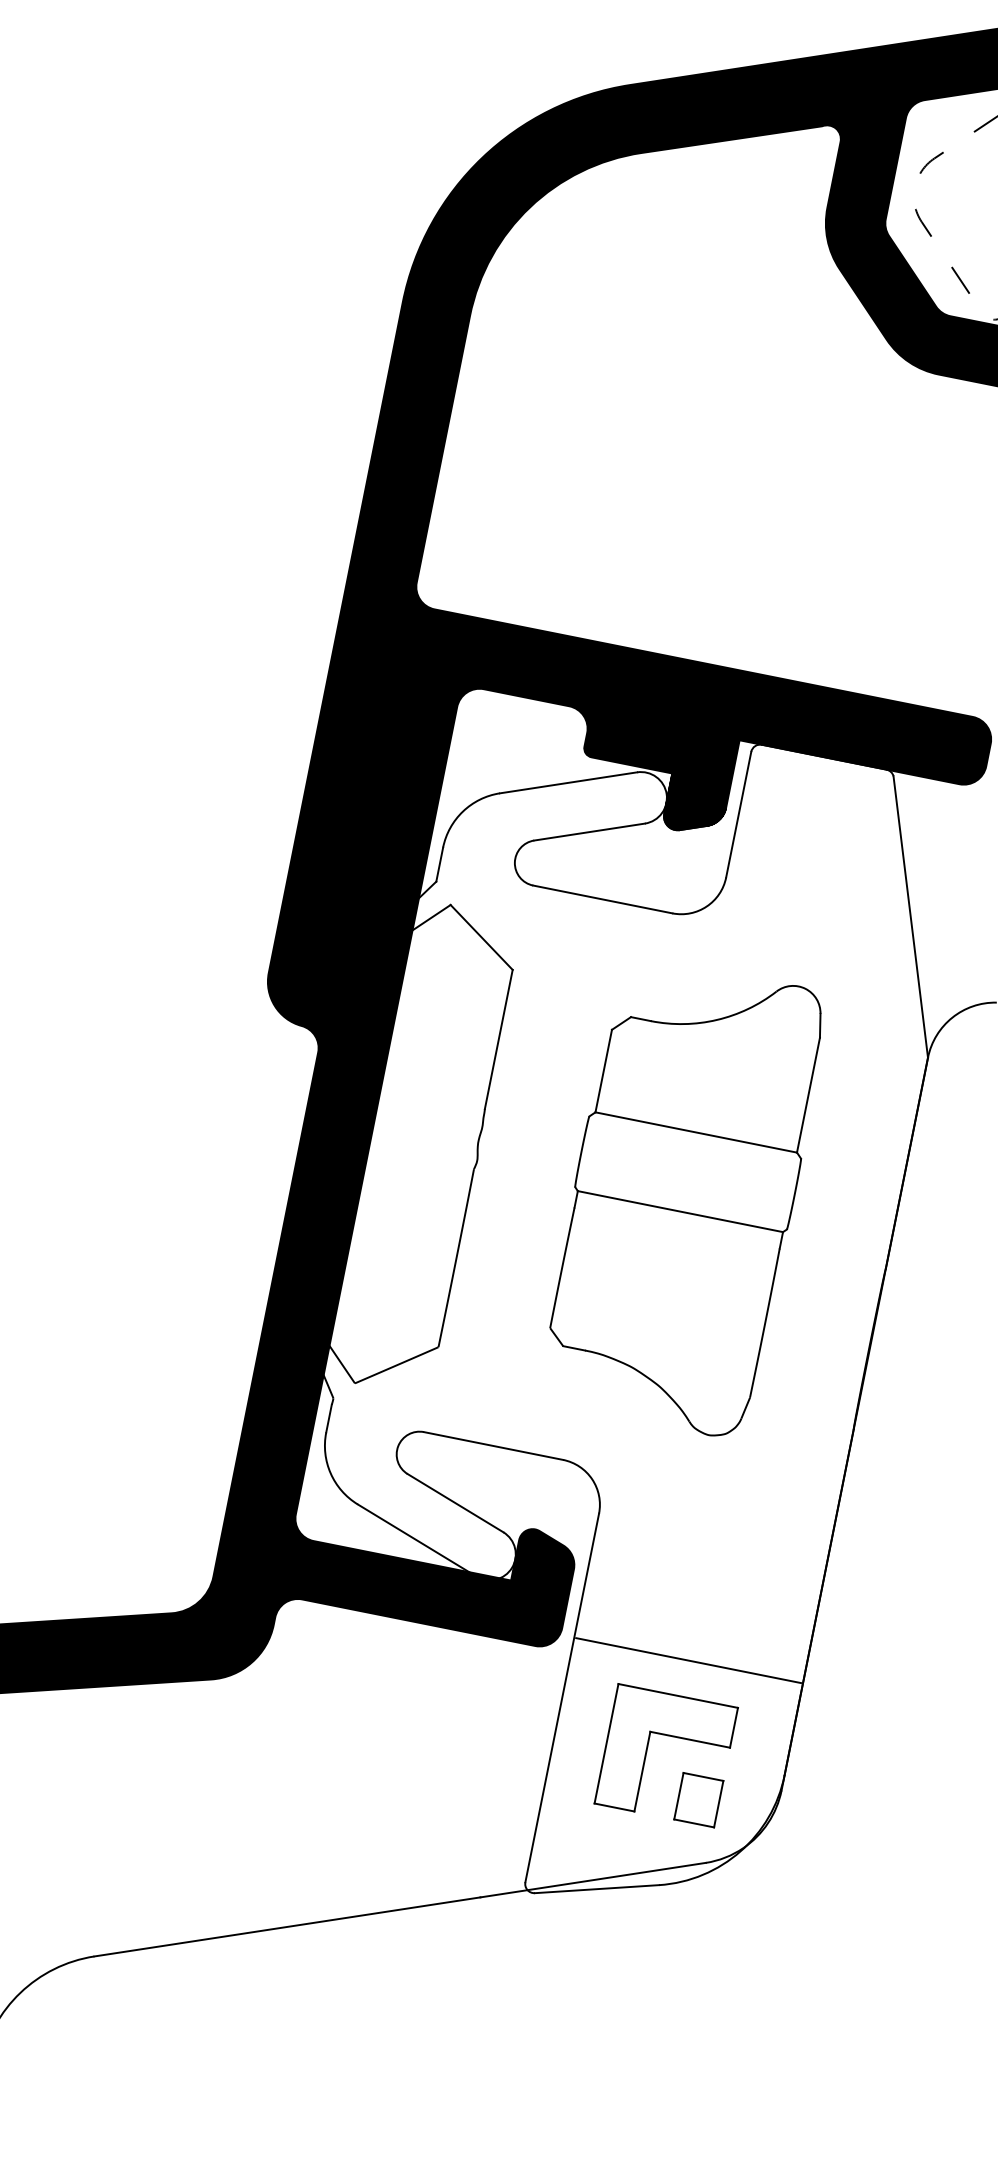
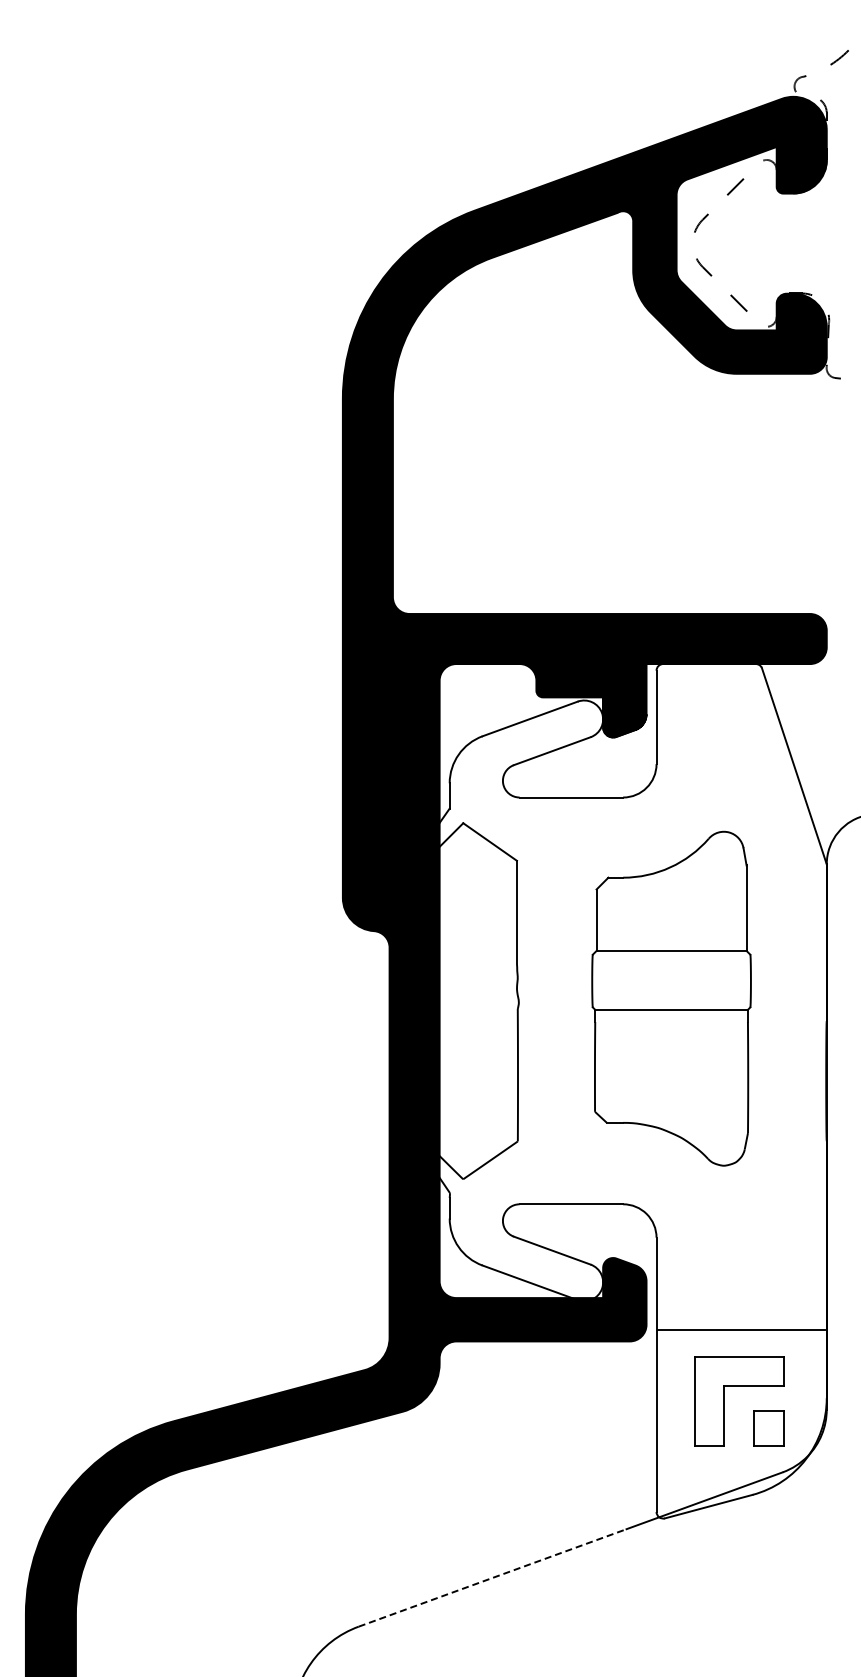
line: (287, 1926) -> (492, 1577), solid -> dashed

